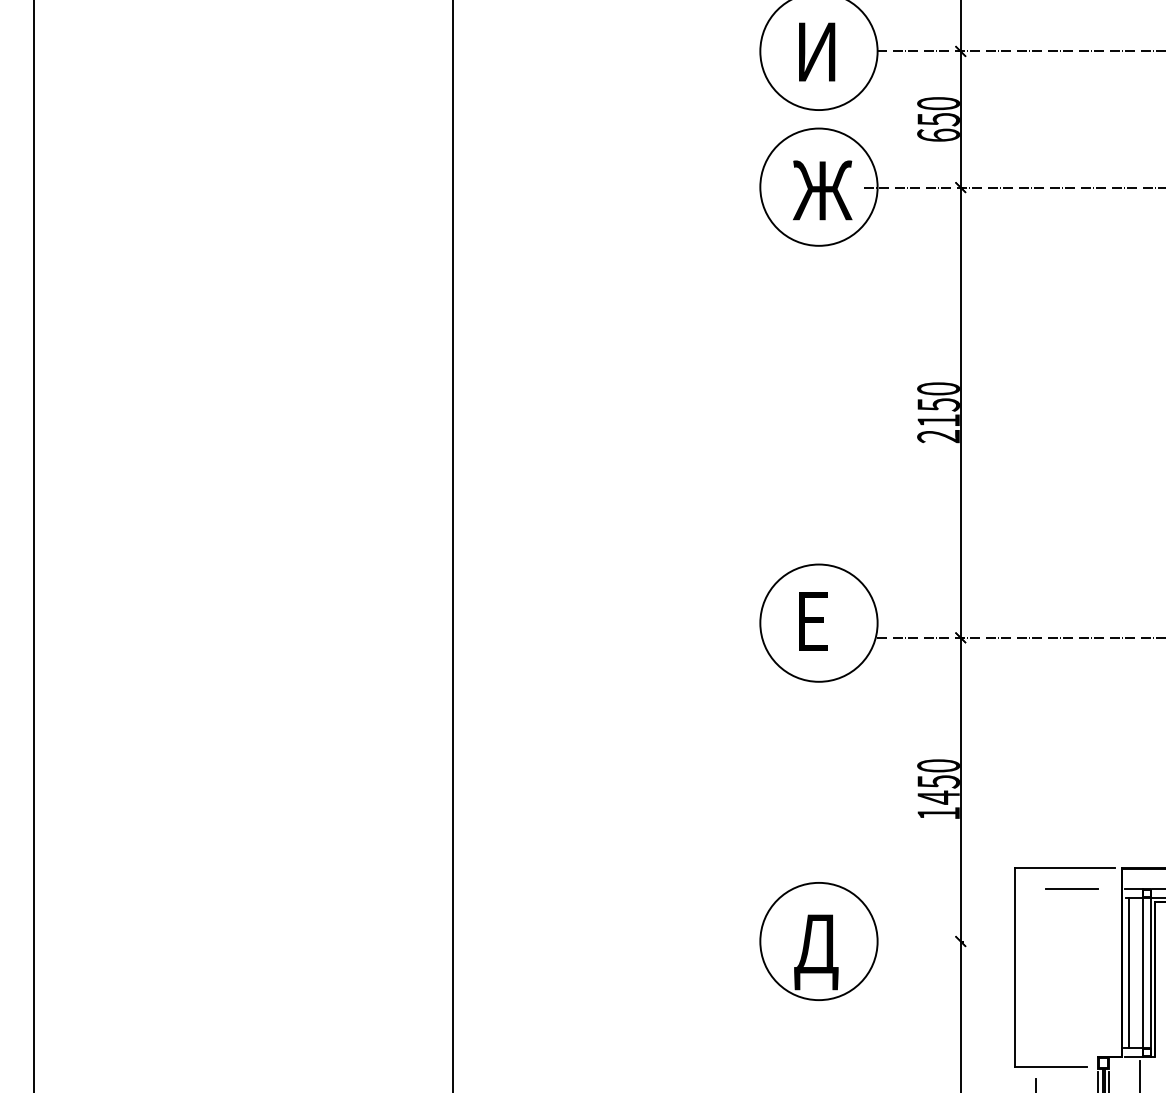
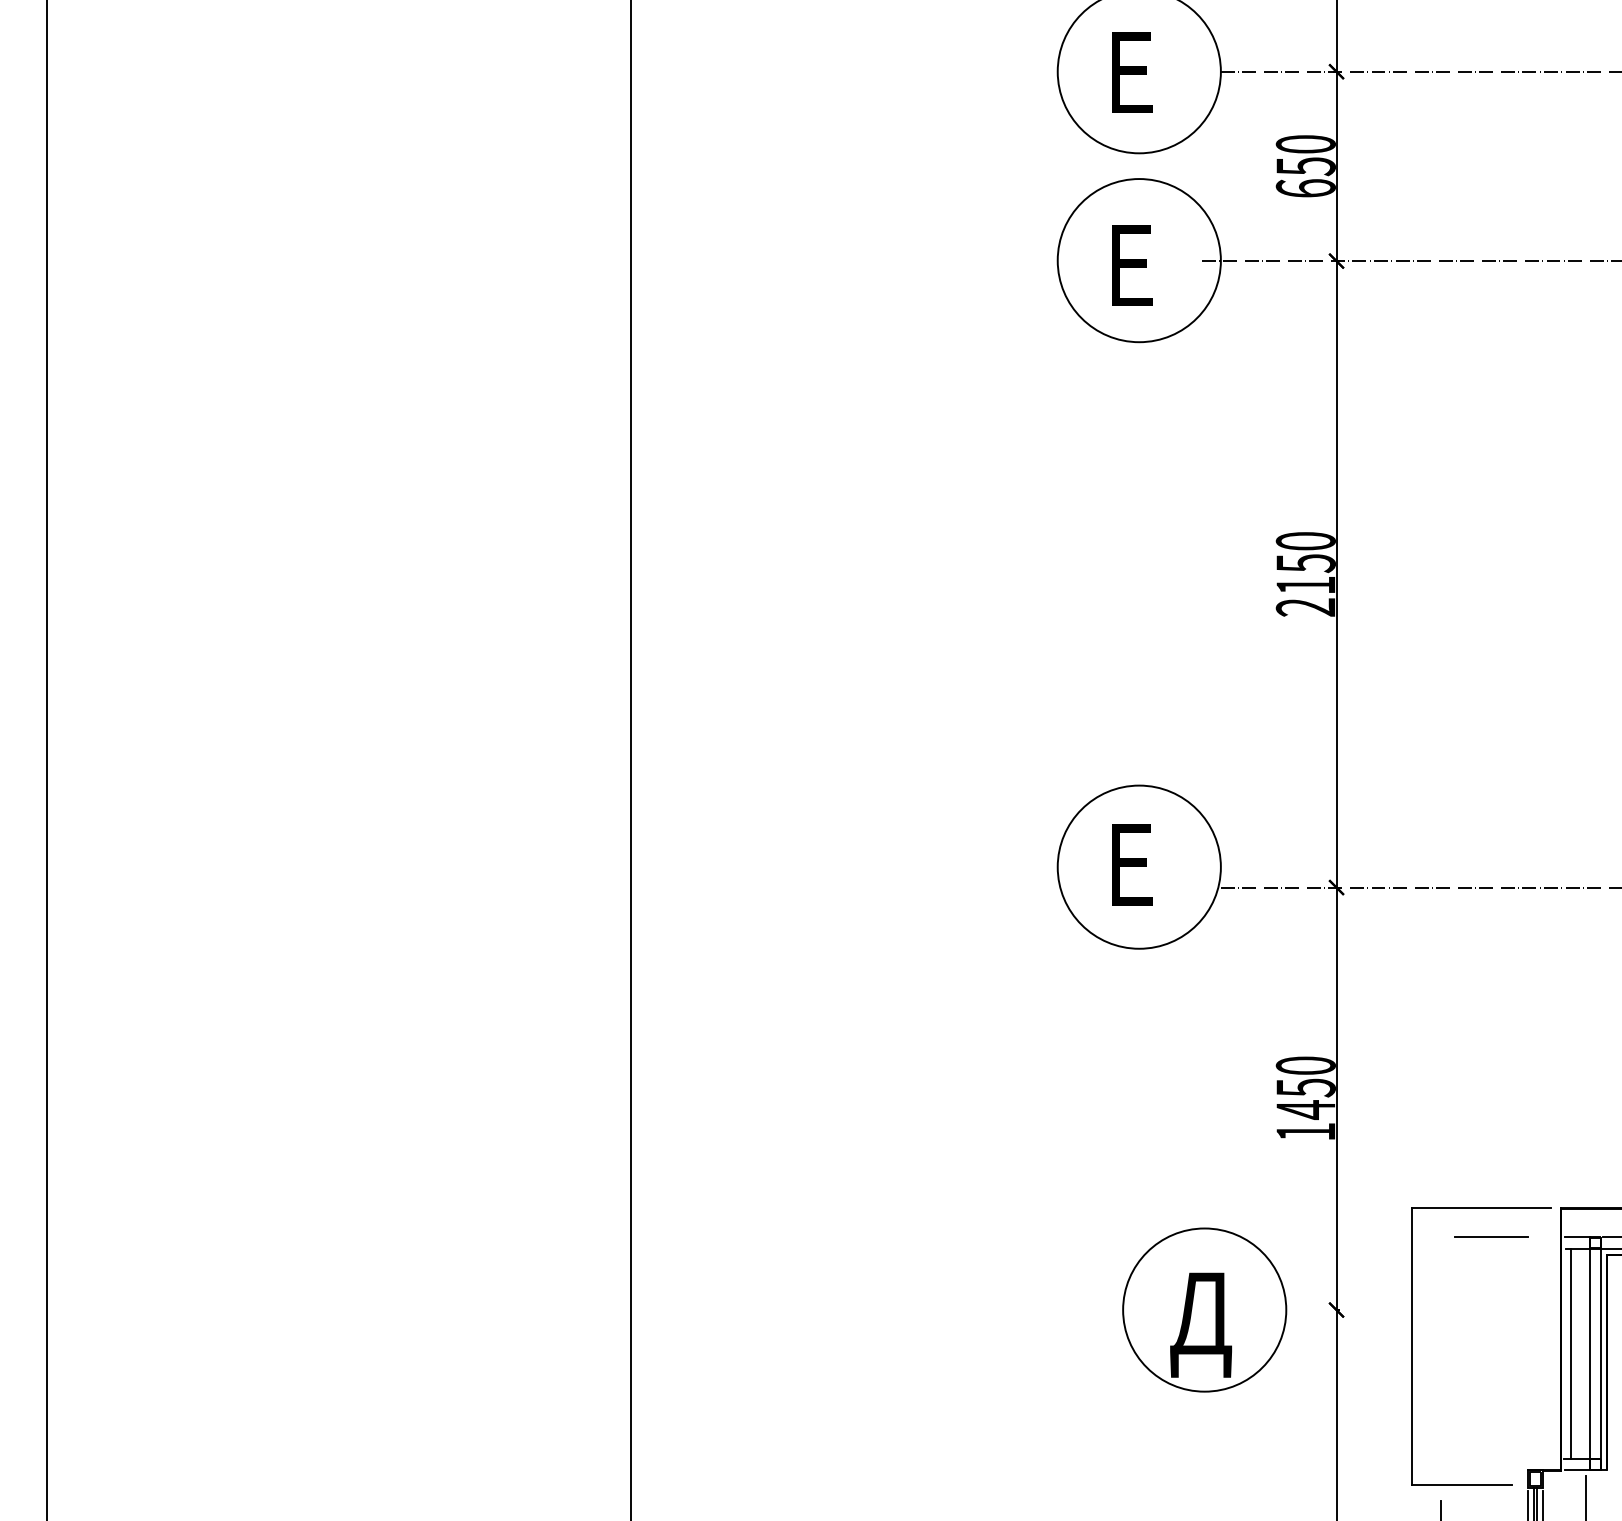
text: (817, 51) -> (1137, 71), И -> Е
text: (822, 190) -> (1144, 265), Ж -> Е
part: (818, 941) -> (1204, 1310), moved

